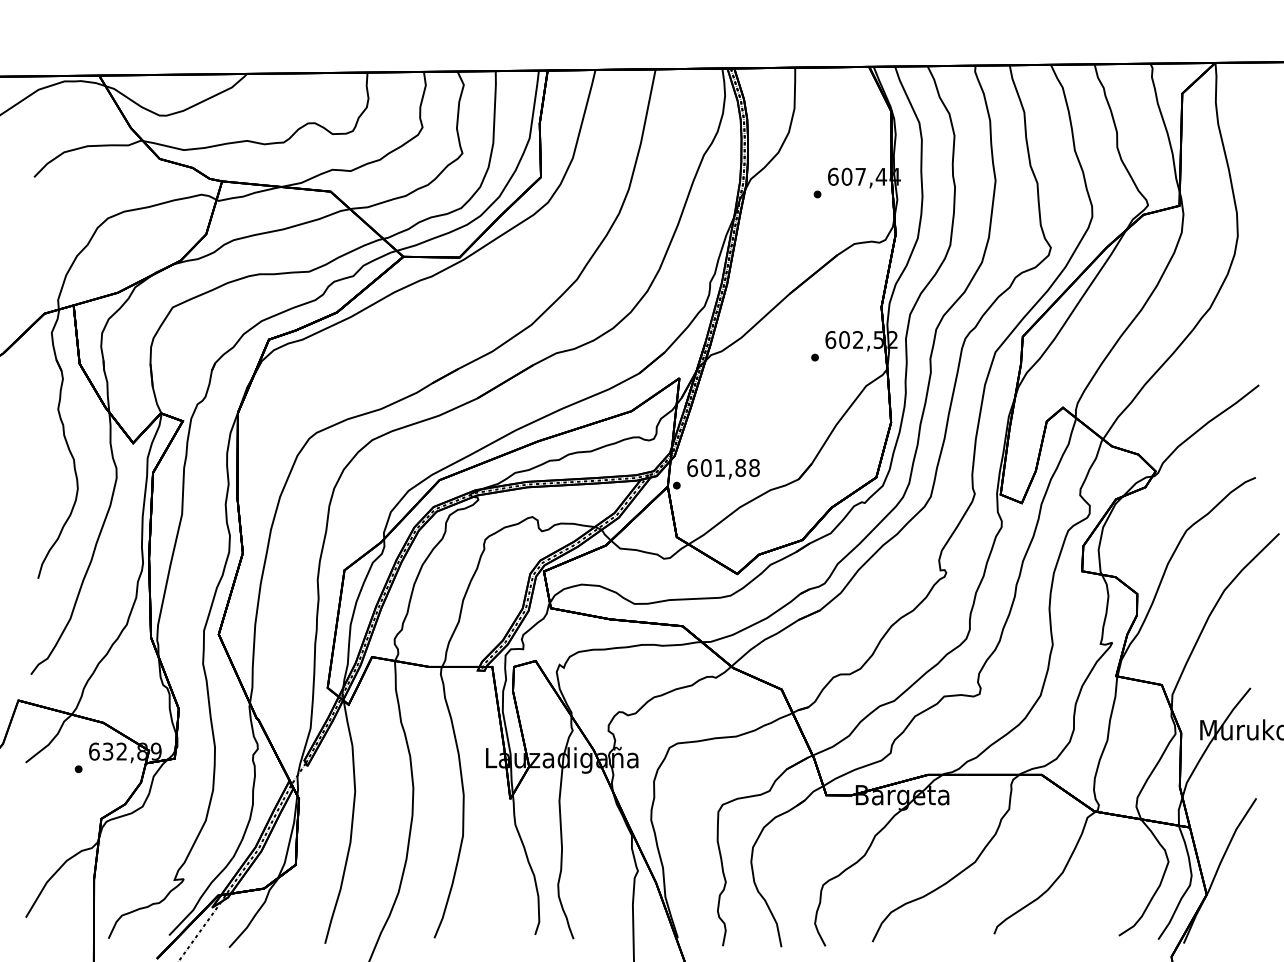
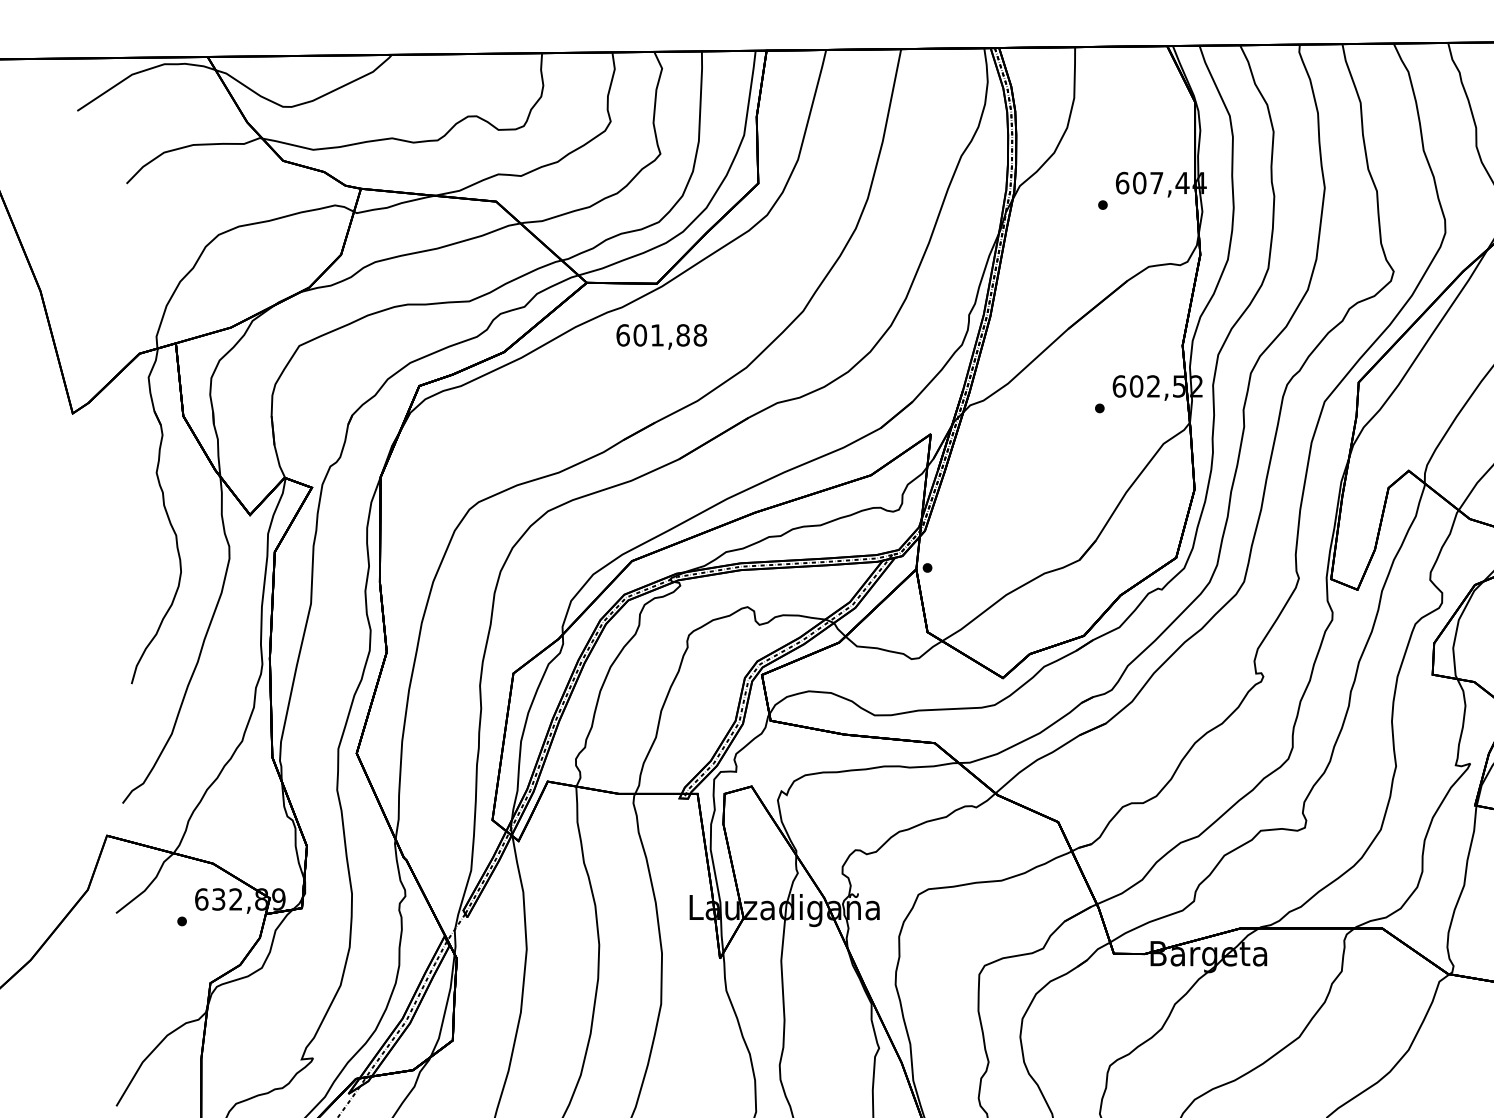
text: (723, 469) -> (661, 337), moved

